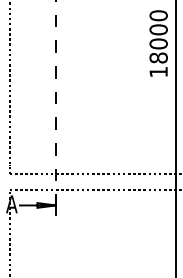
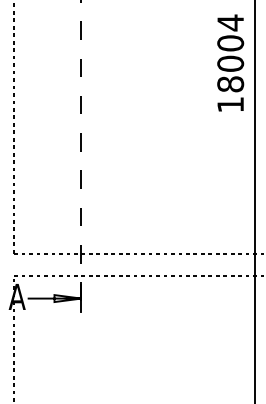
text: (158, 15) -> (230, 22), 18000 -> 18004

